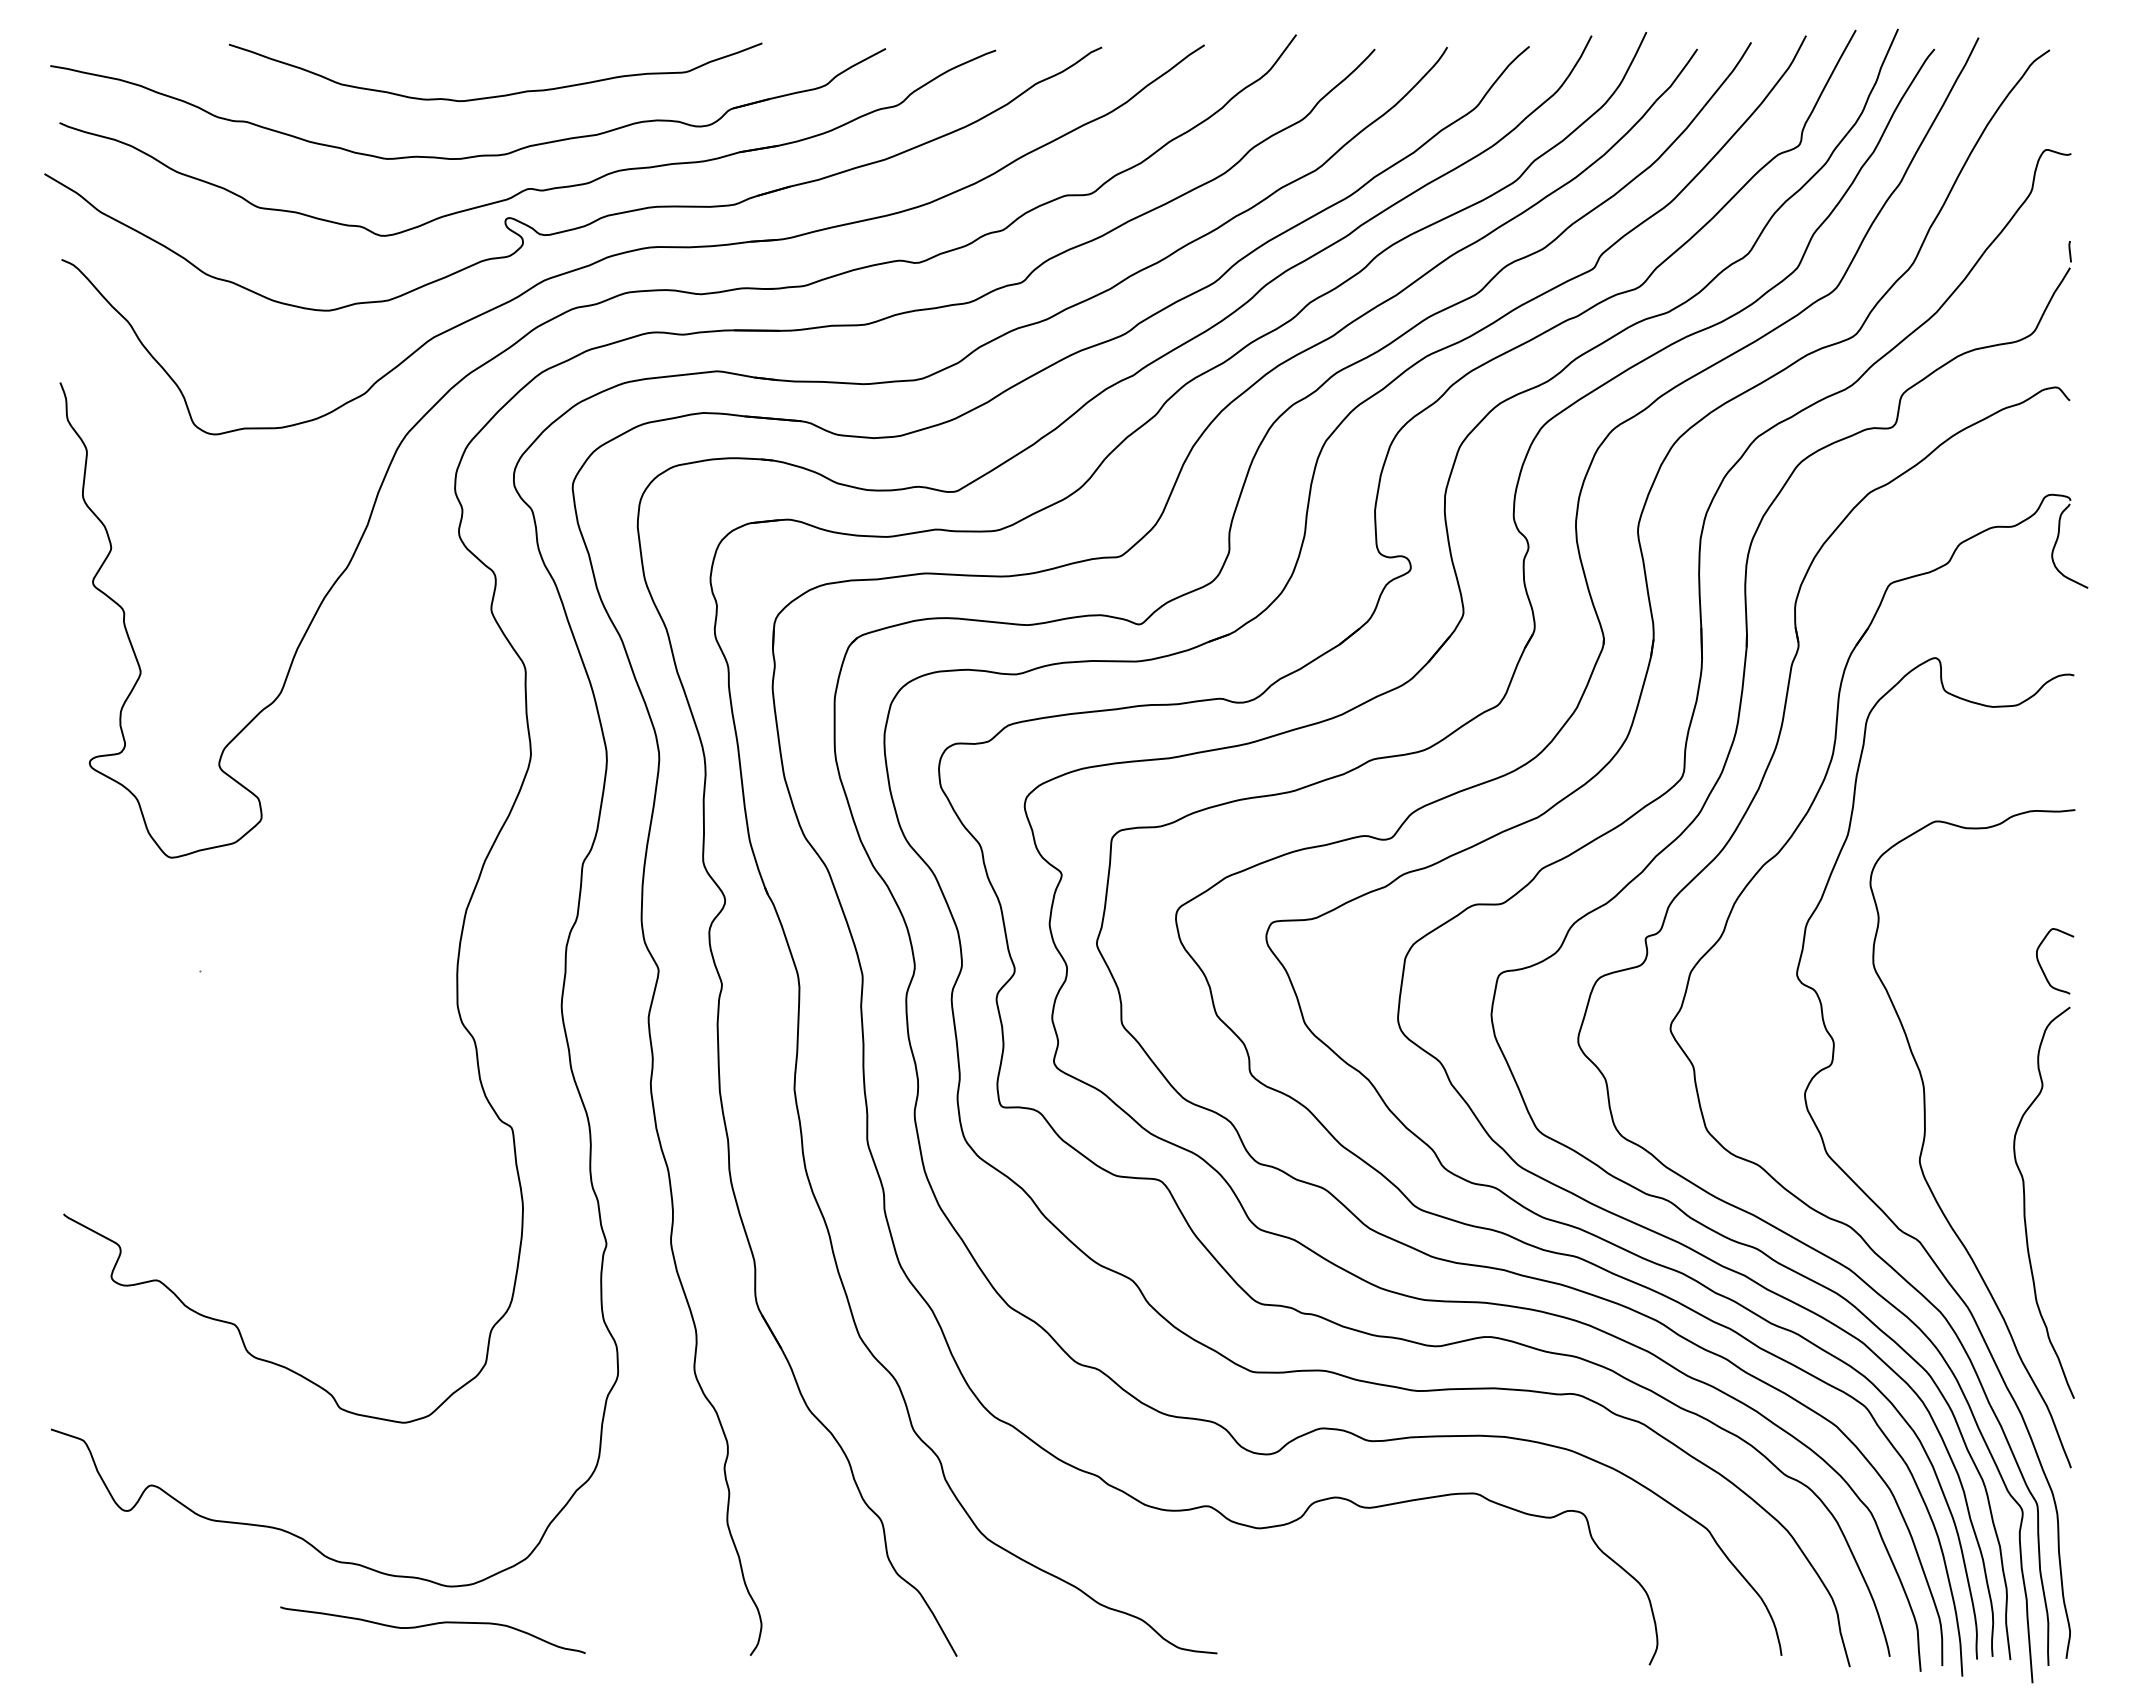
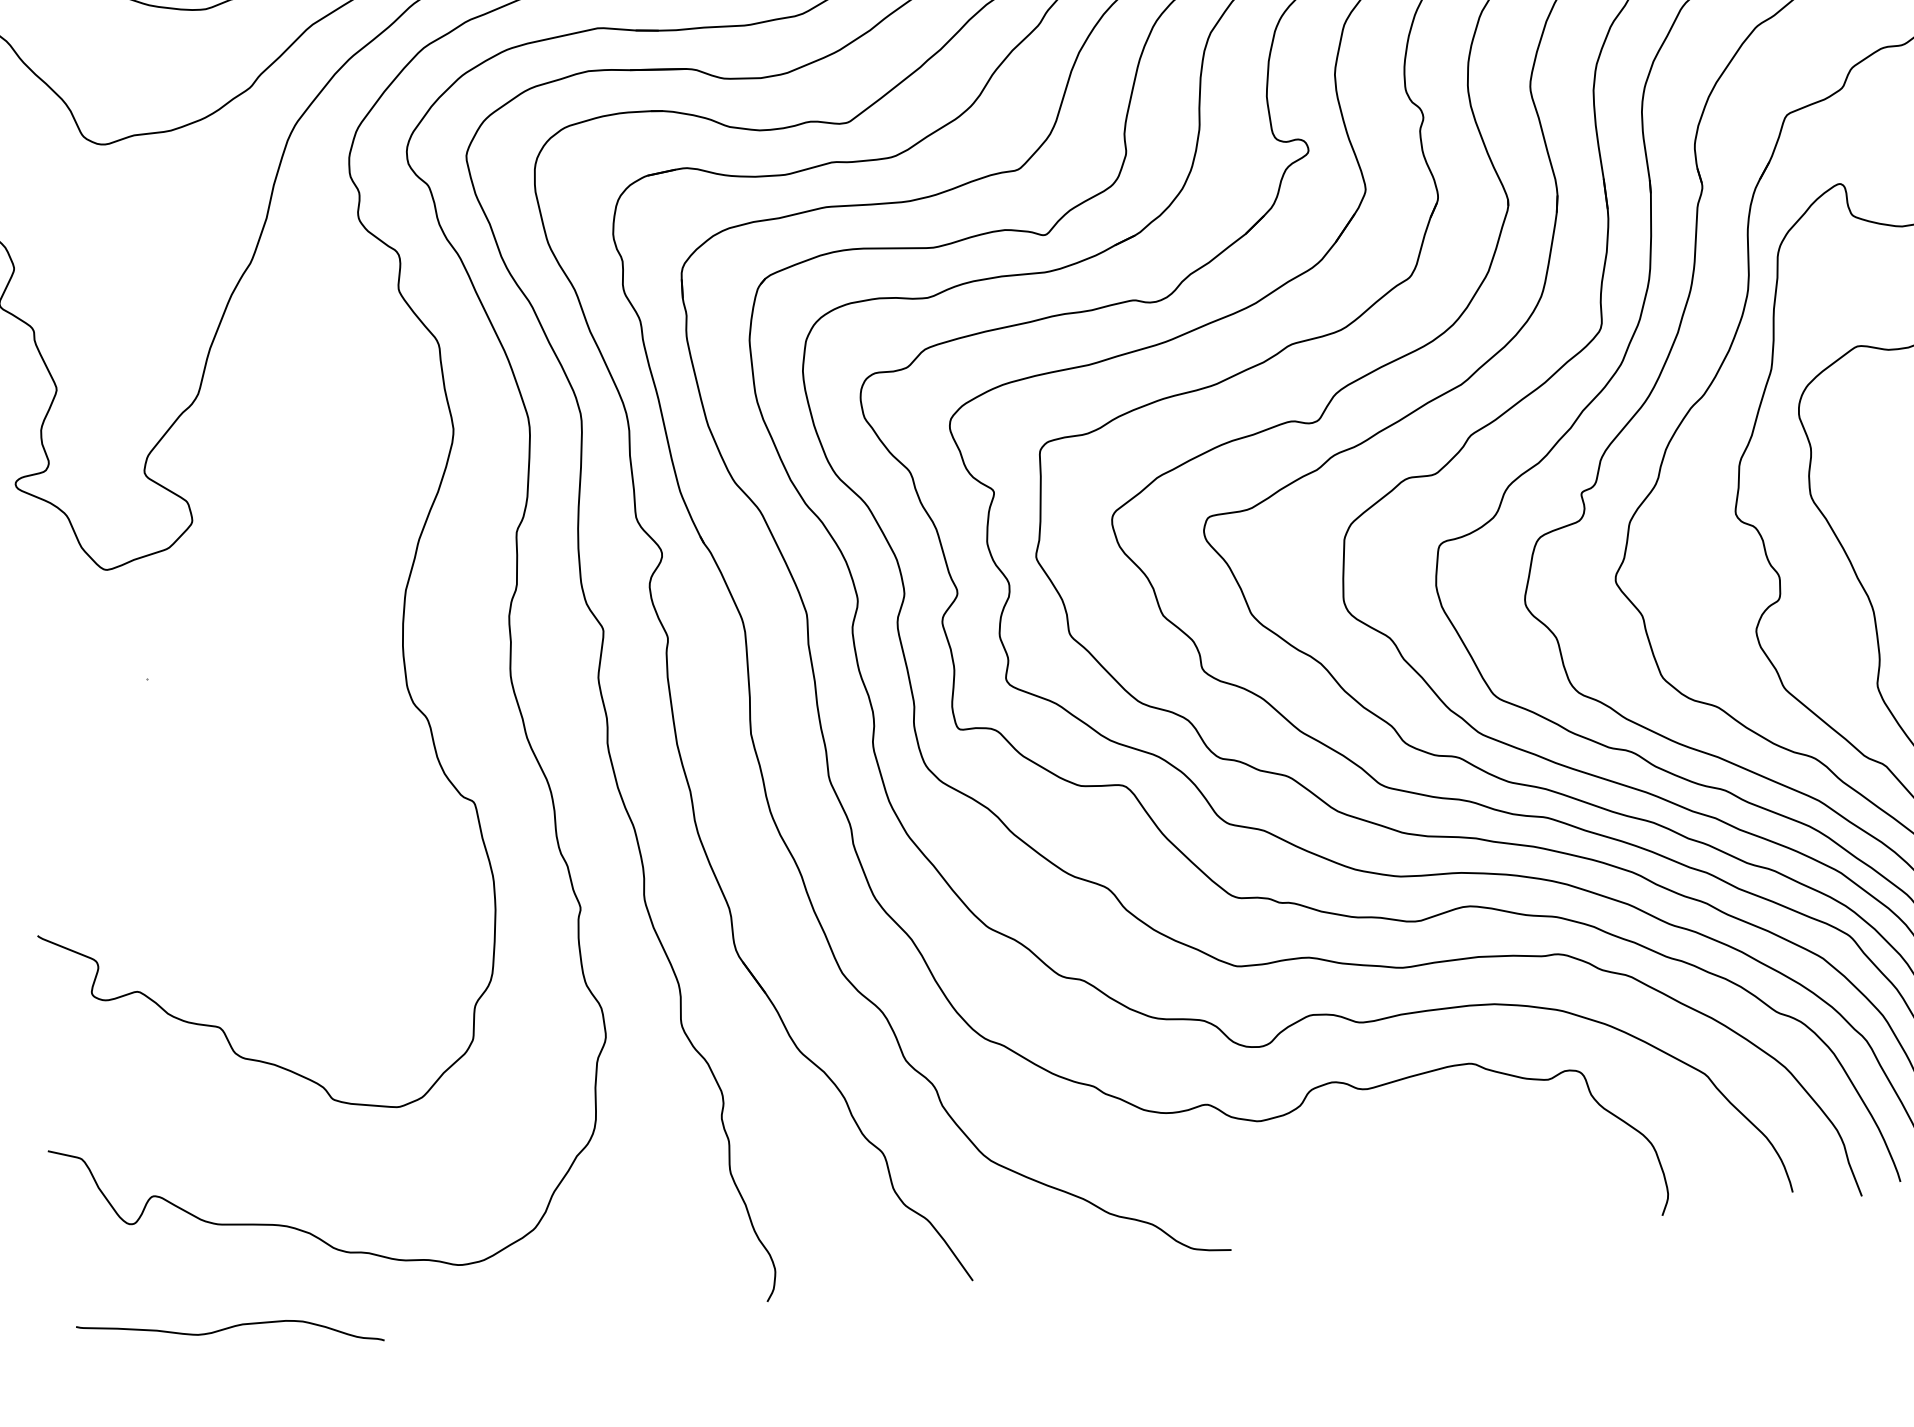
curve: (432, 1625) -> (229, 1329), moved

